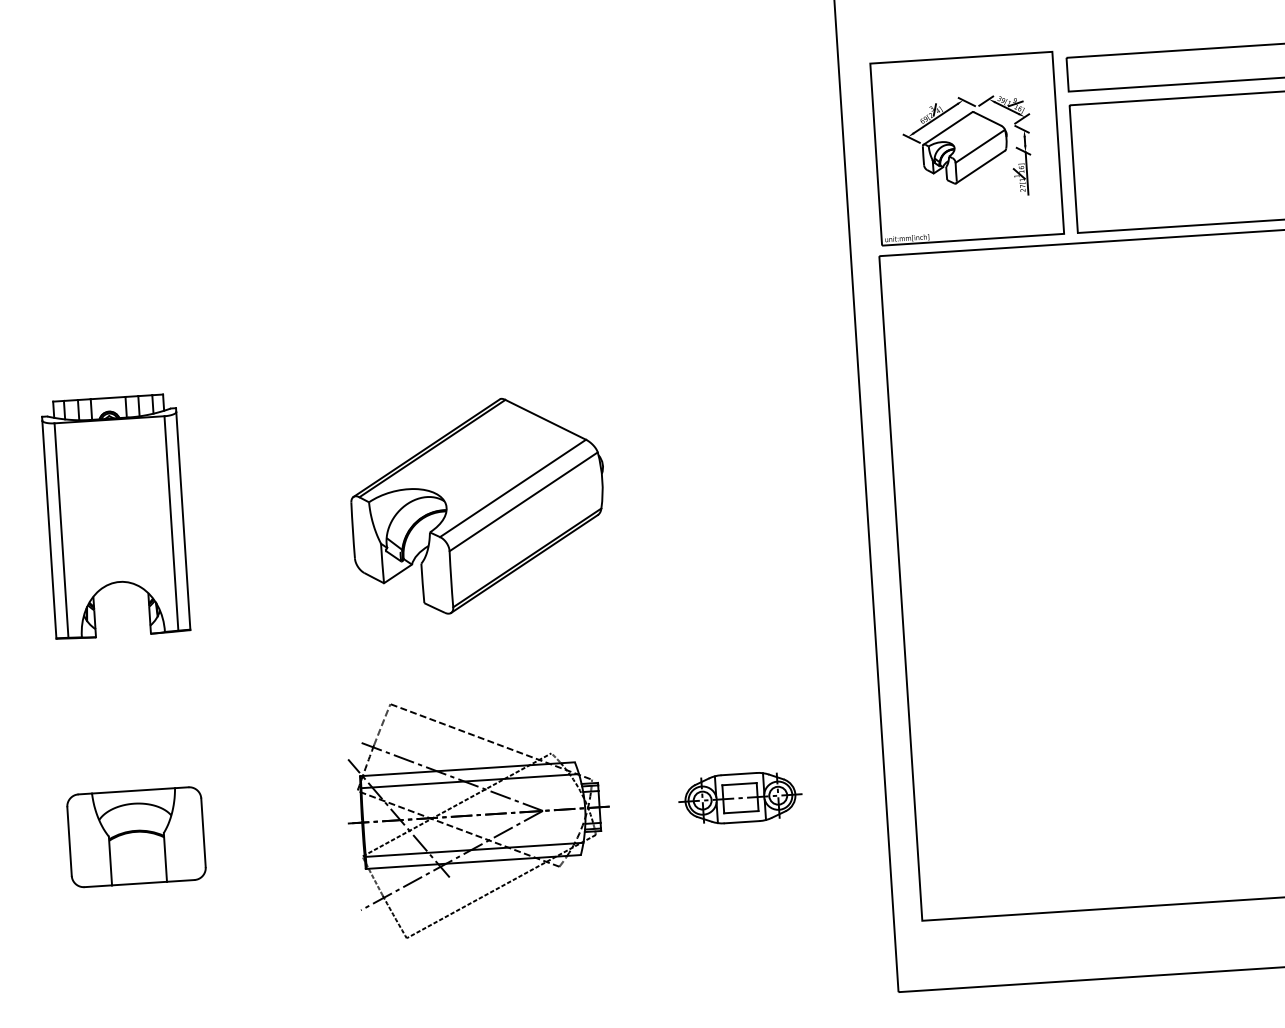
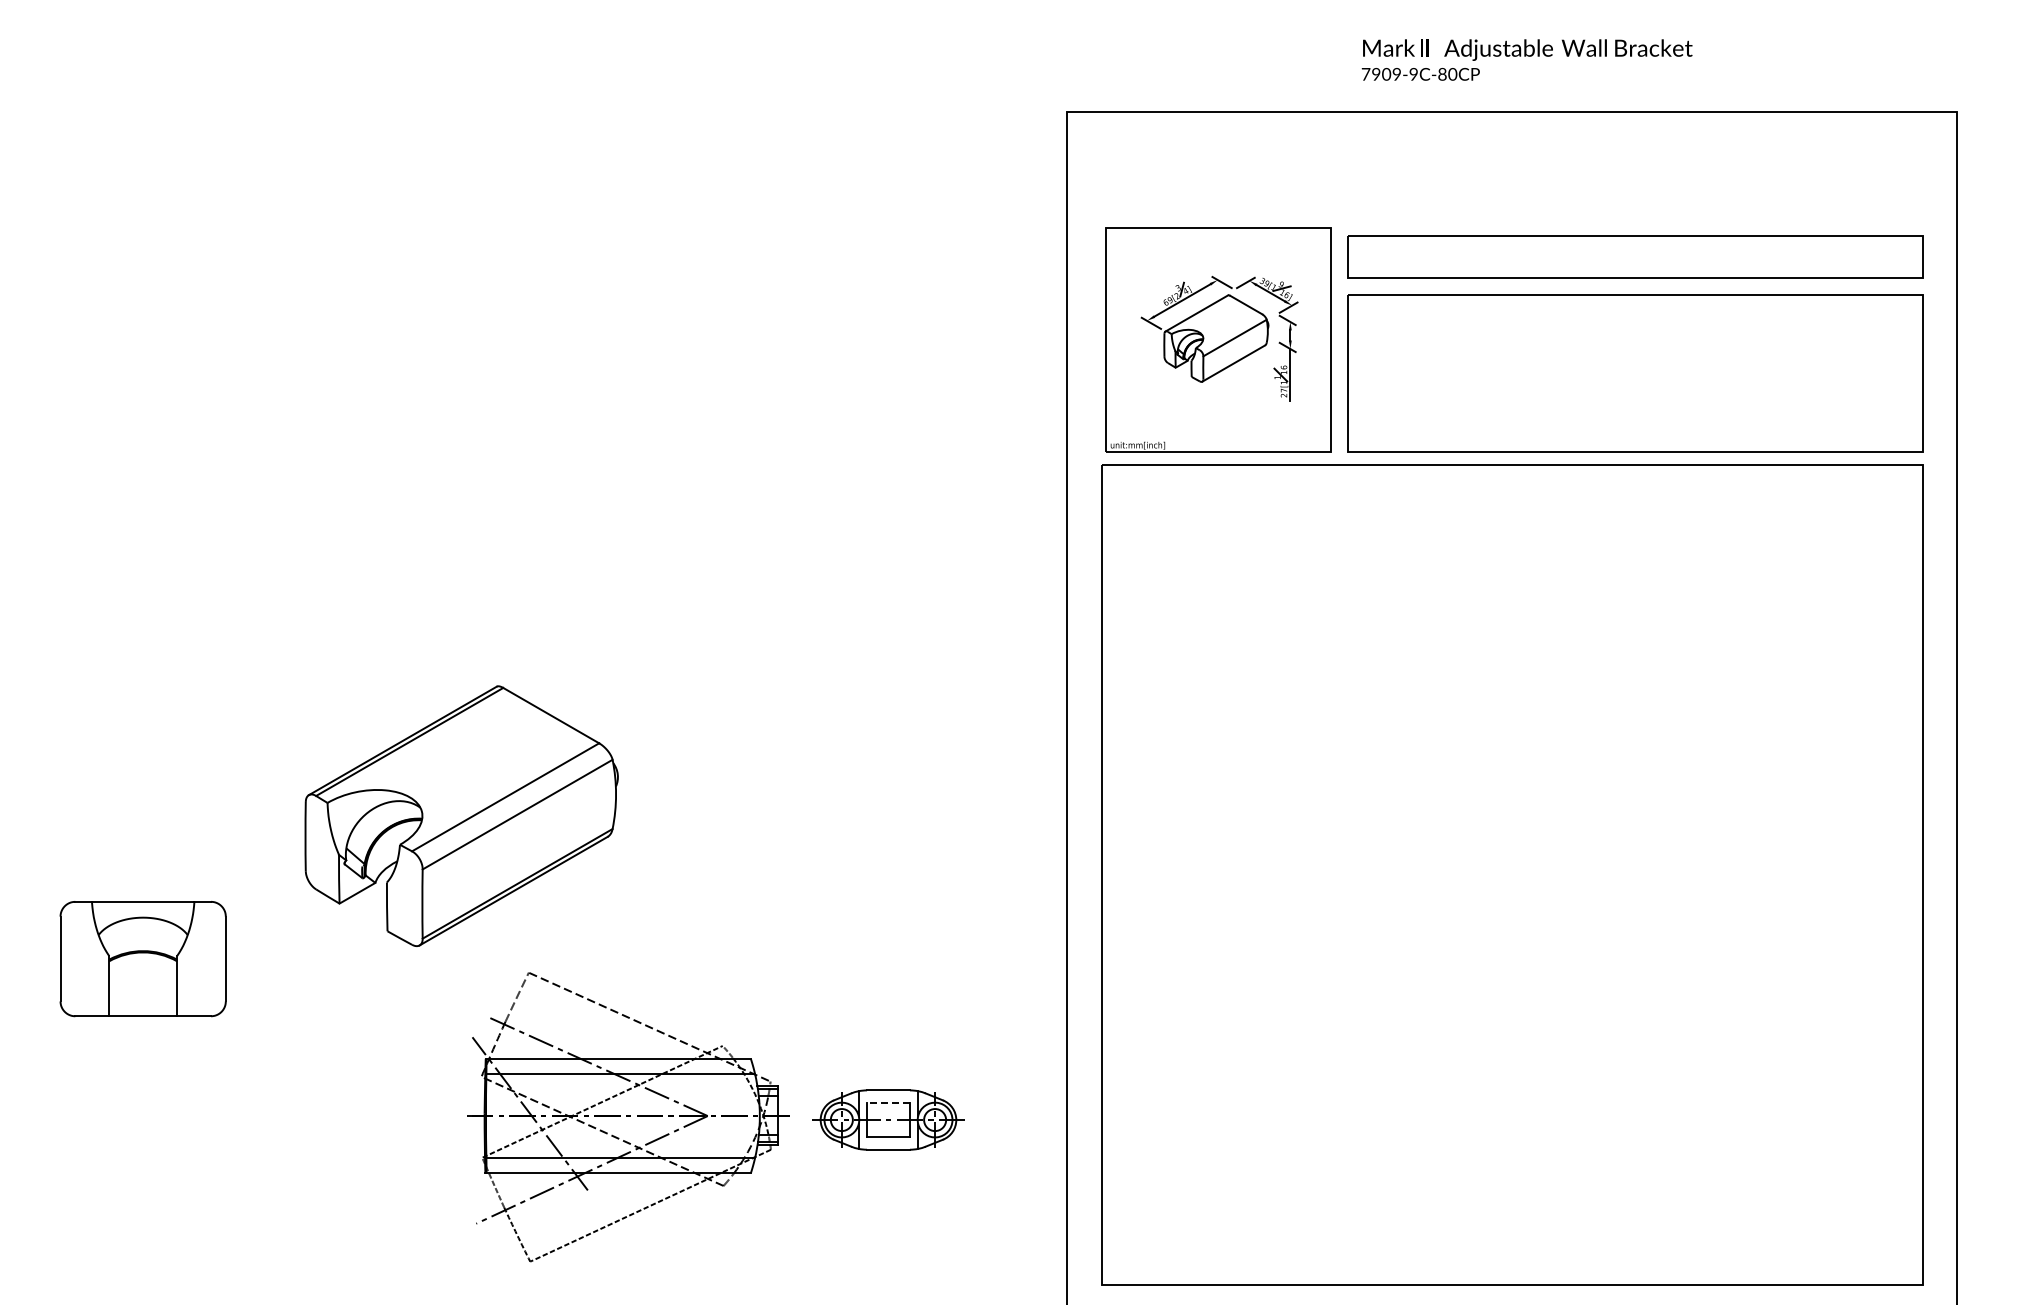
part: (478, 505) -> (461, 815), moved
part: (115, 516) -> (142, 724), removed
line: (739, 783) -> (888, 1102), solid -> dashed
part: (478, 816) -> (628, 1117), moved
part: (135, 837) -> (142, 959), moved

